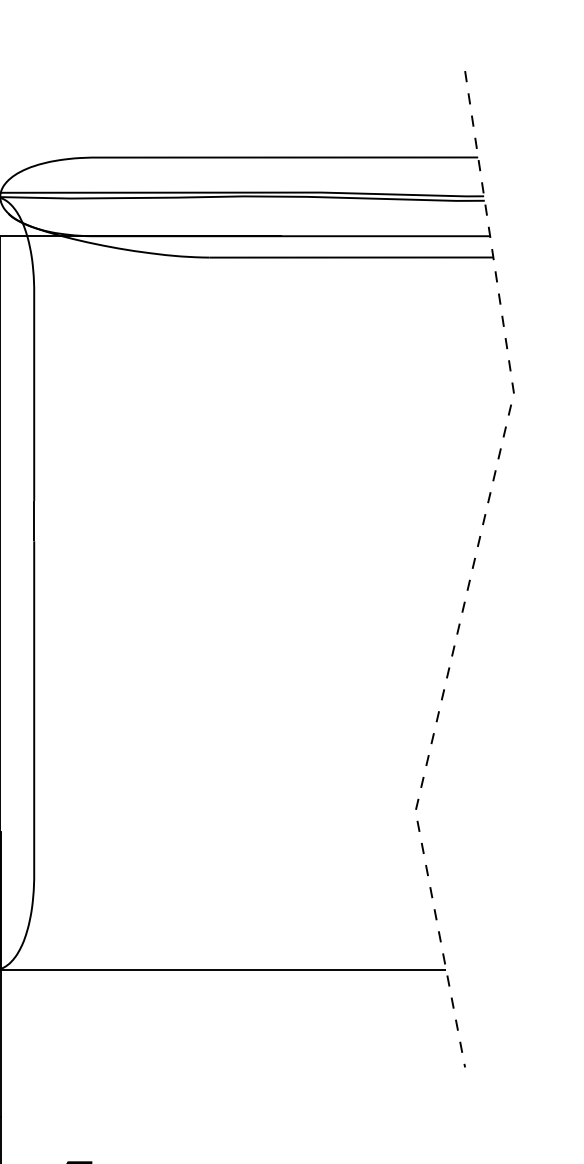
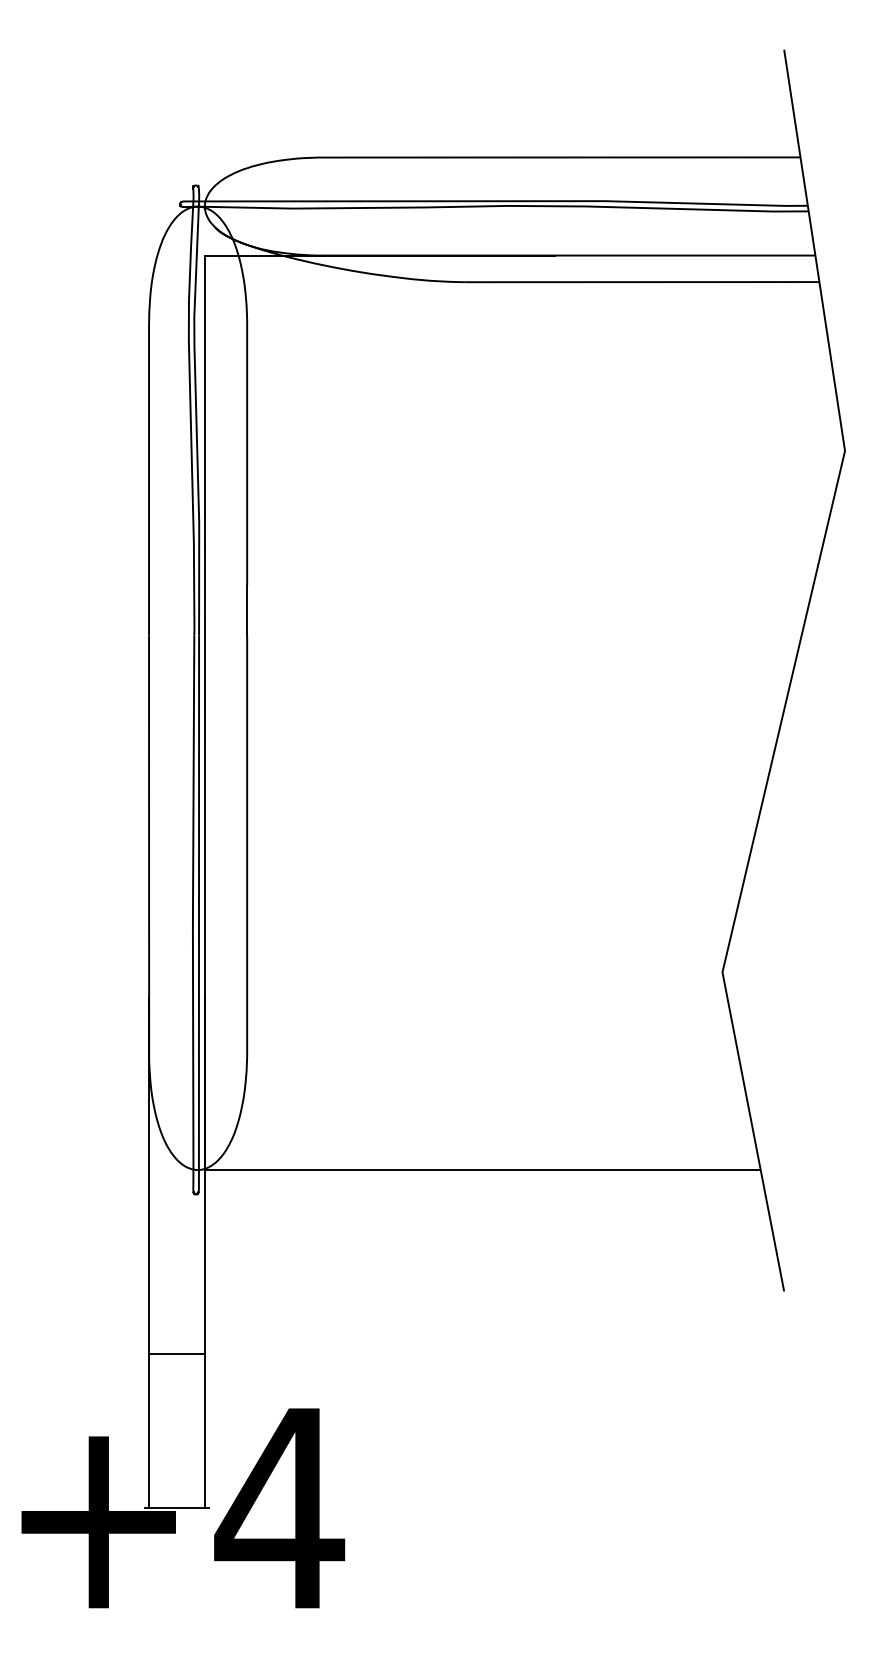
line: (471, 570) -> (792, 672), dashed -> solid

